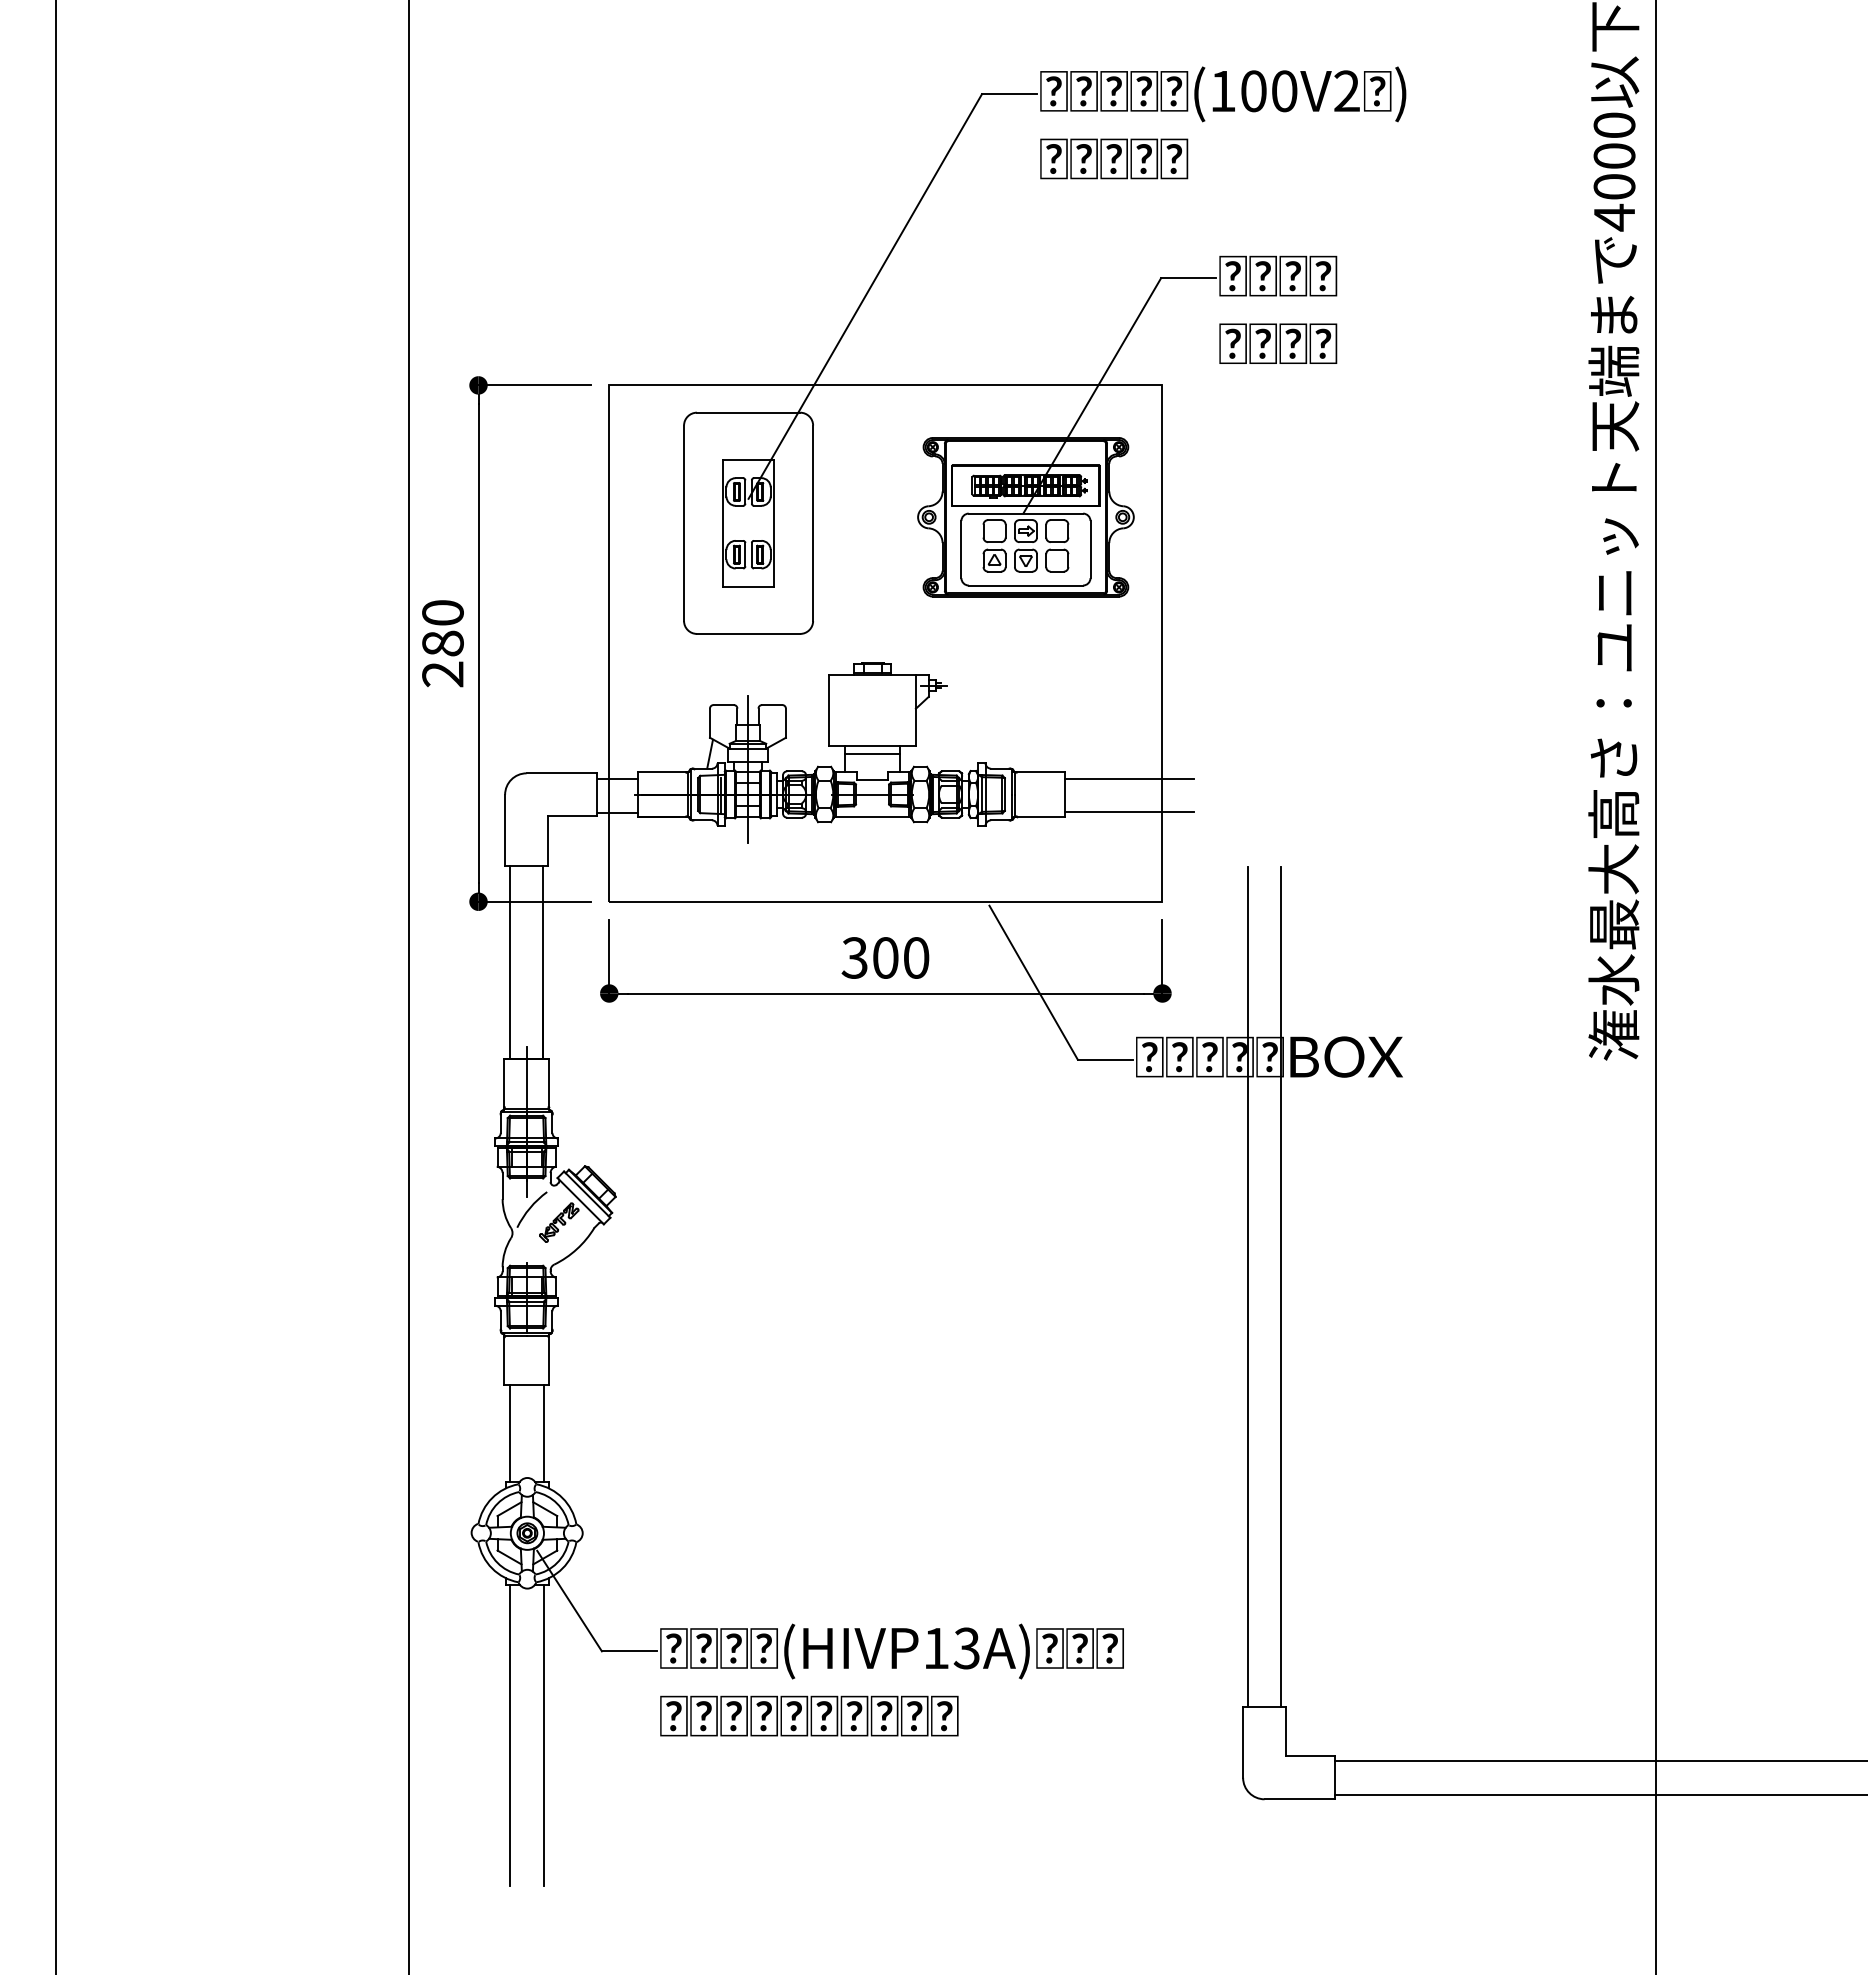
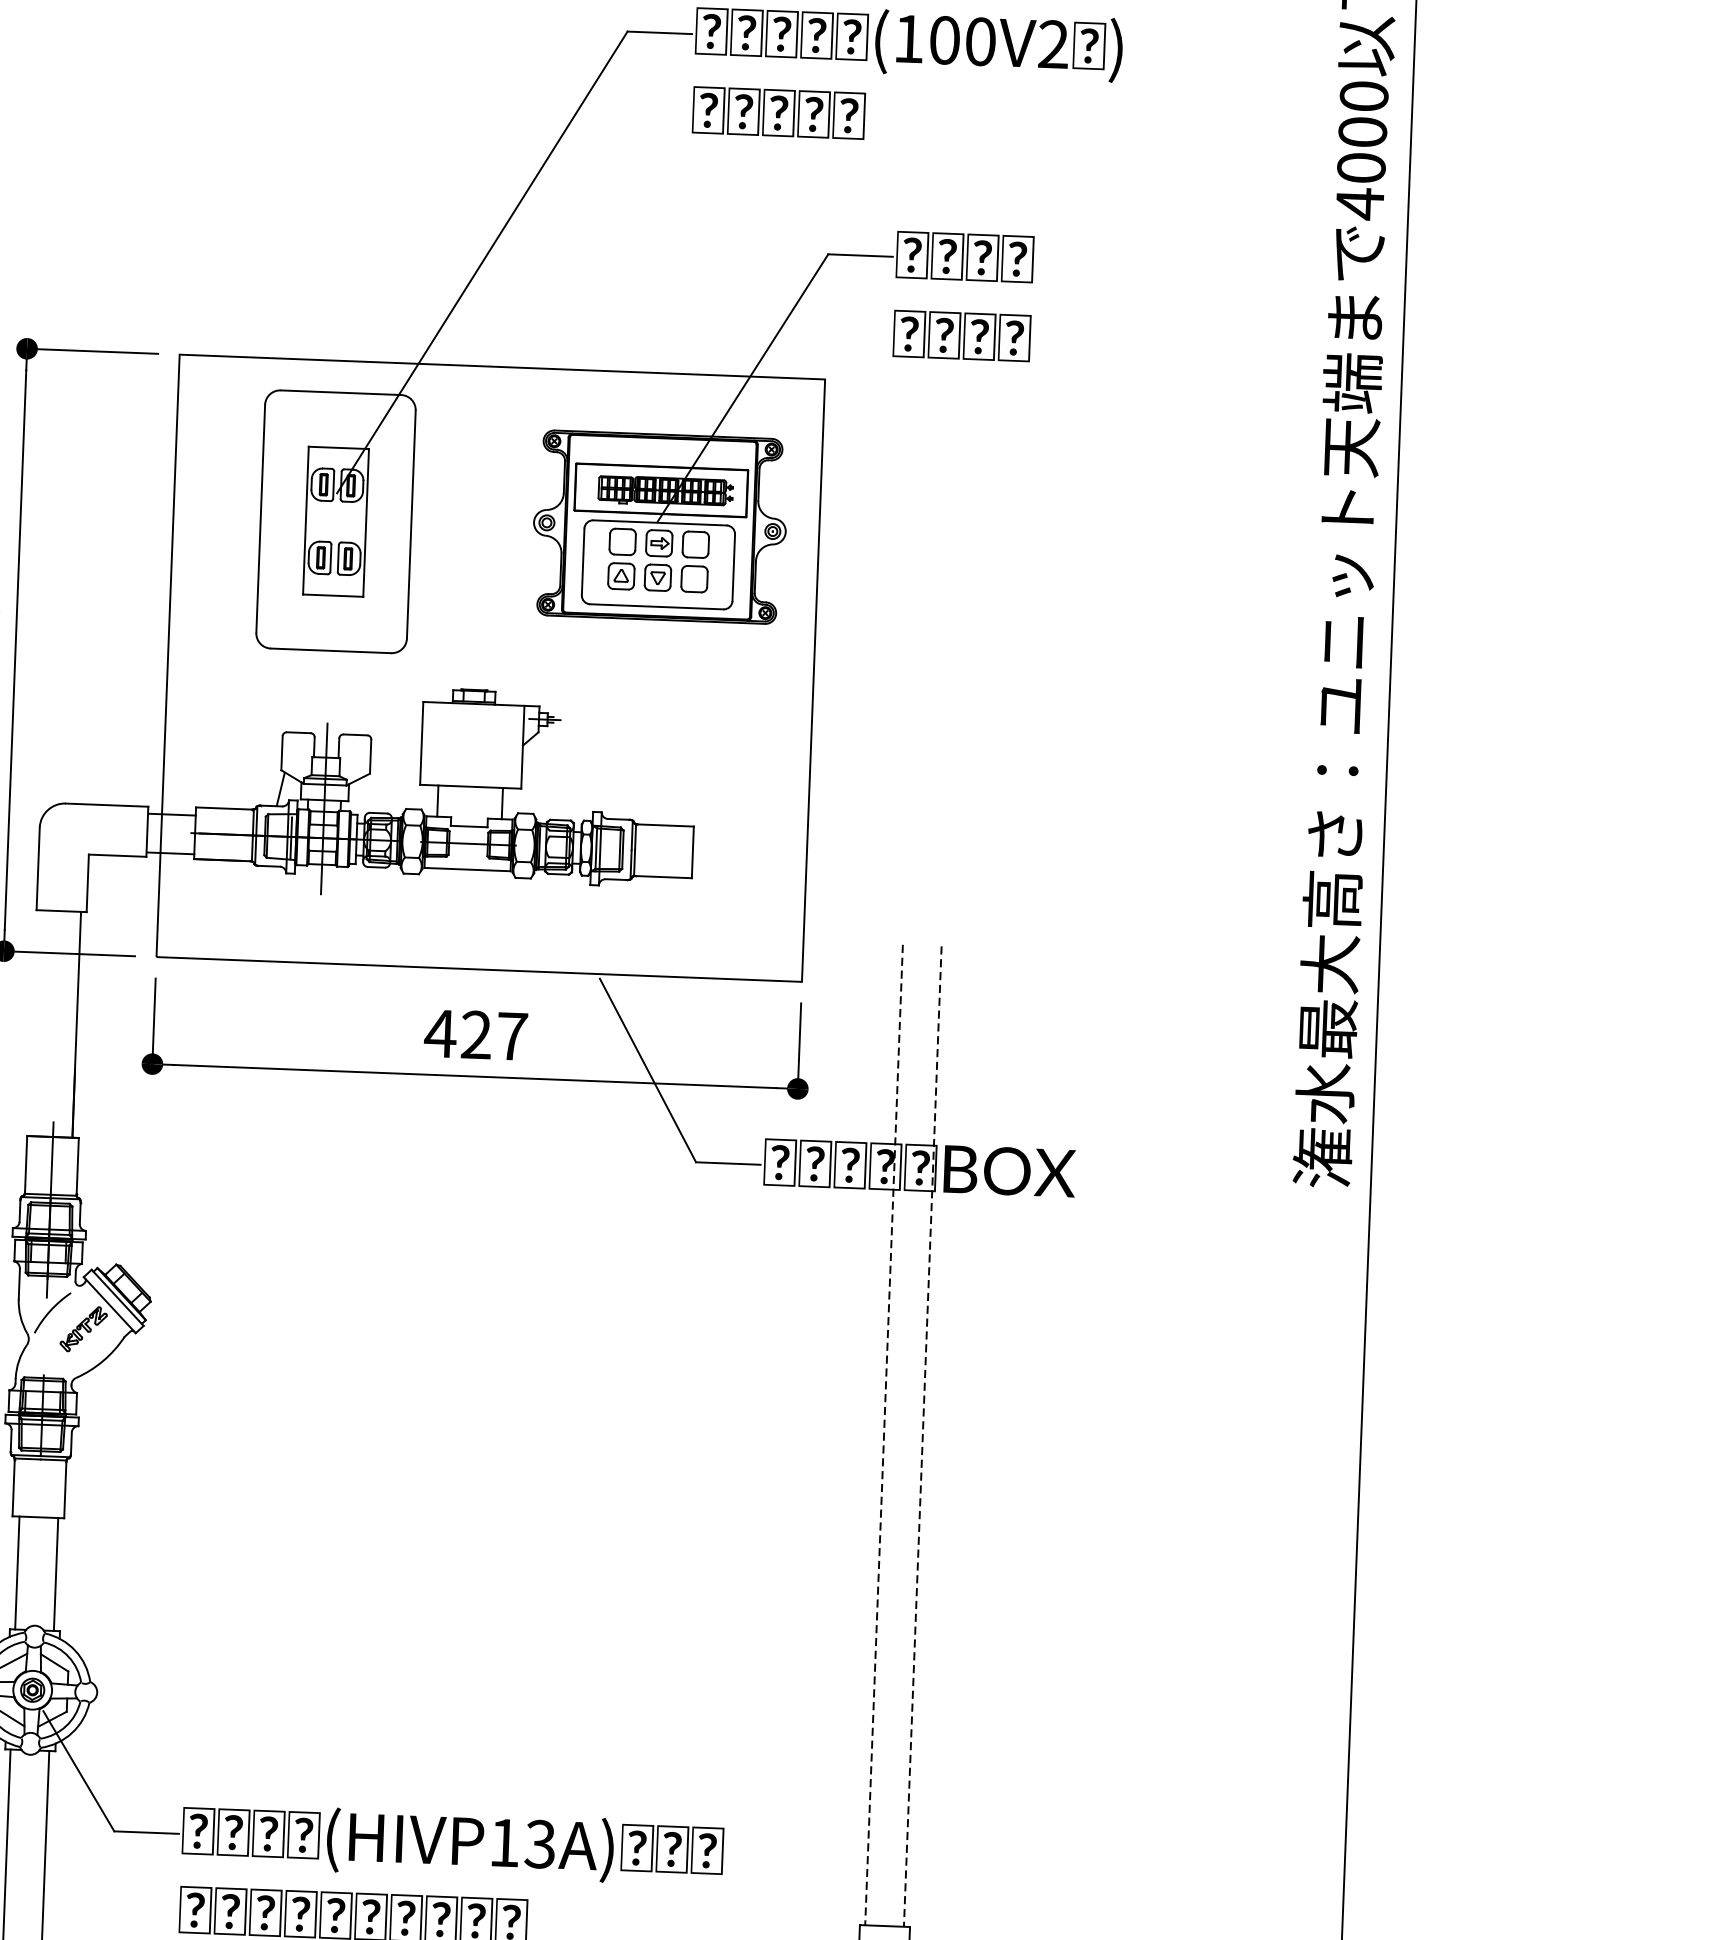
line: (872, 753) -> (470, 795), removed
line: (1128, 779) -> (767, 837), removed
line: (1128, 812) -> (766, 876), removed
text: (885, 957) -> (476, 1034), 300 -> 427
line: (510, 962) -> (38, 1023), removed
line: (1247, 1287) -> (883, 1435), solid -> dashed
line: (1280, 1287) -> (922, 1437), solid -> dashed

